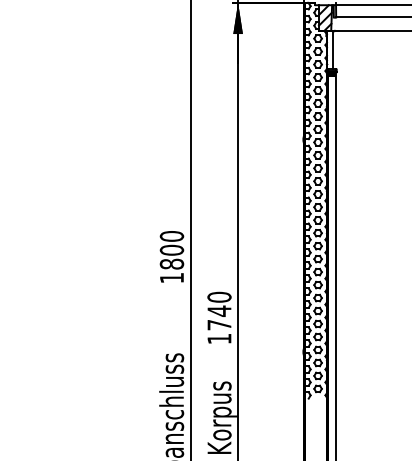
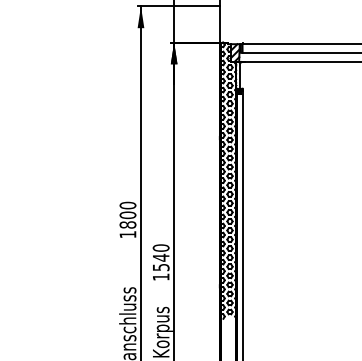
text: (219, 325) -> (161, 267), 1740 -> 1540

